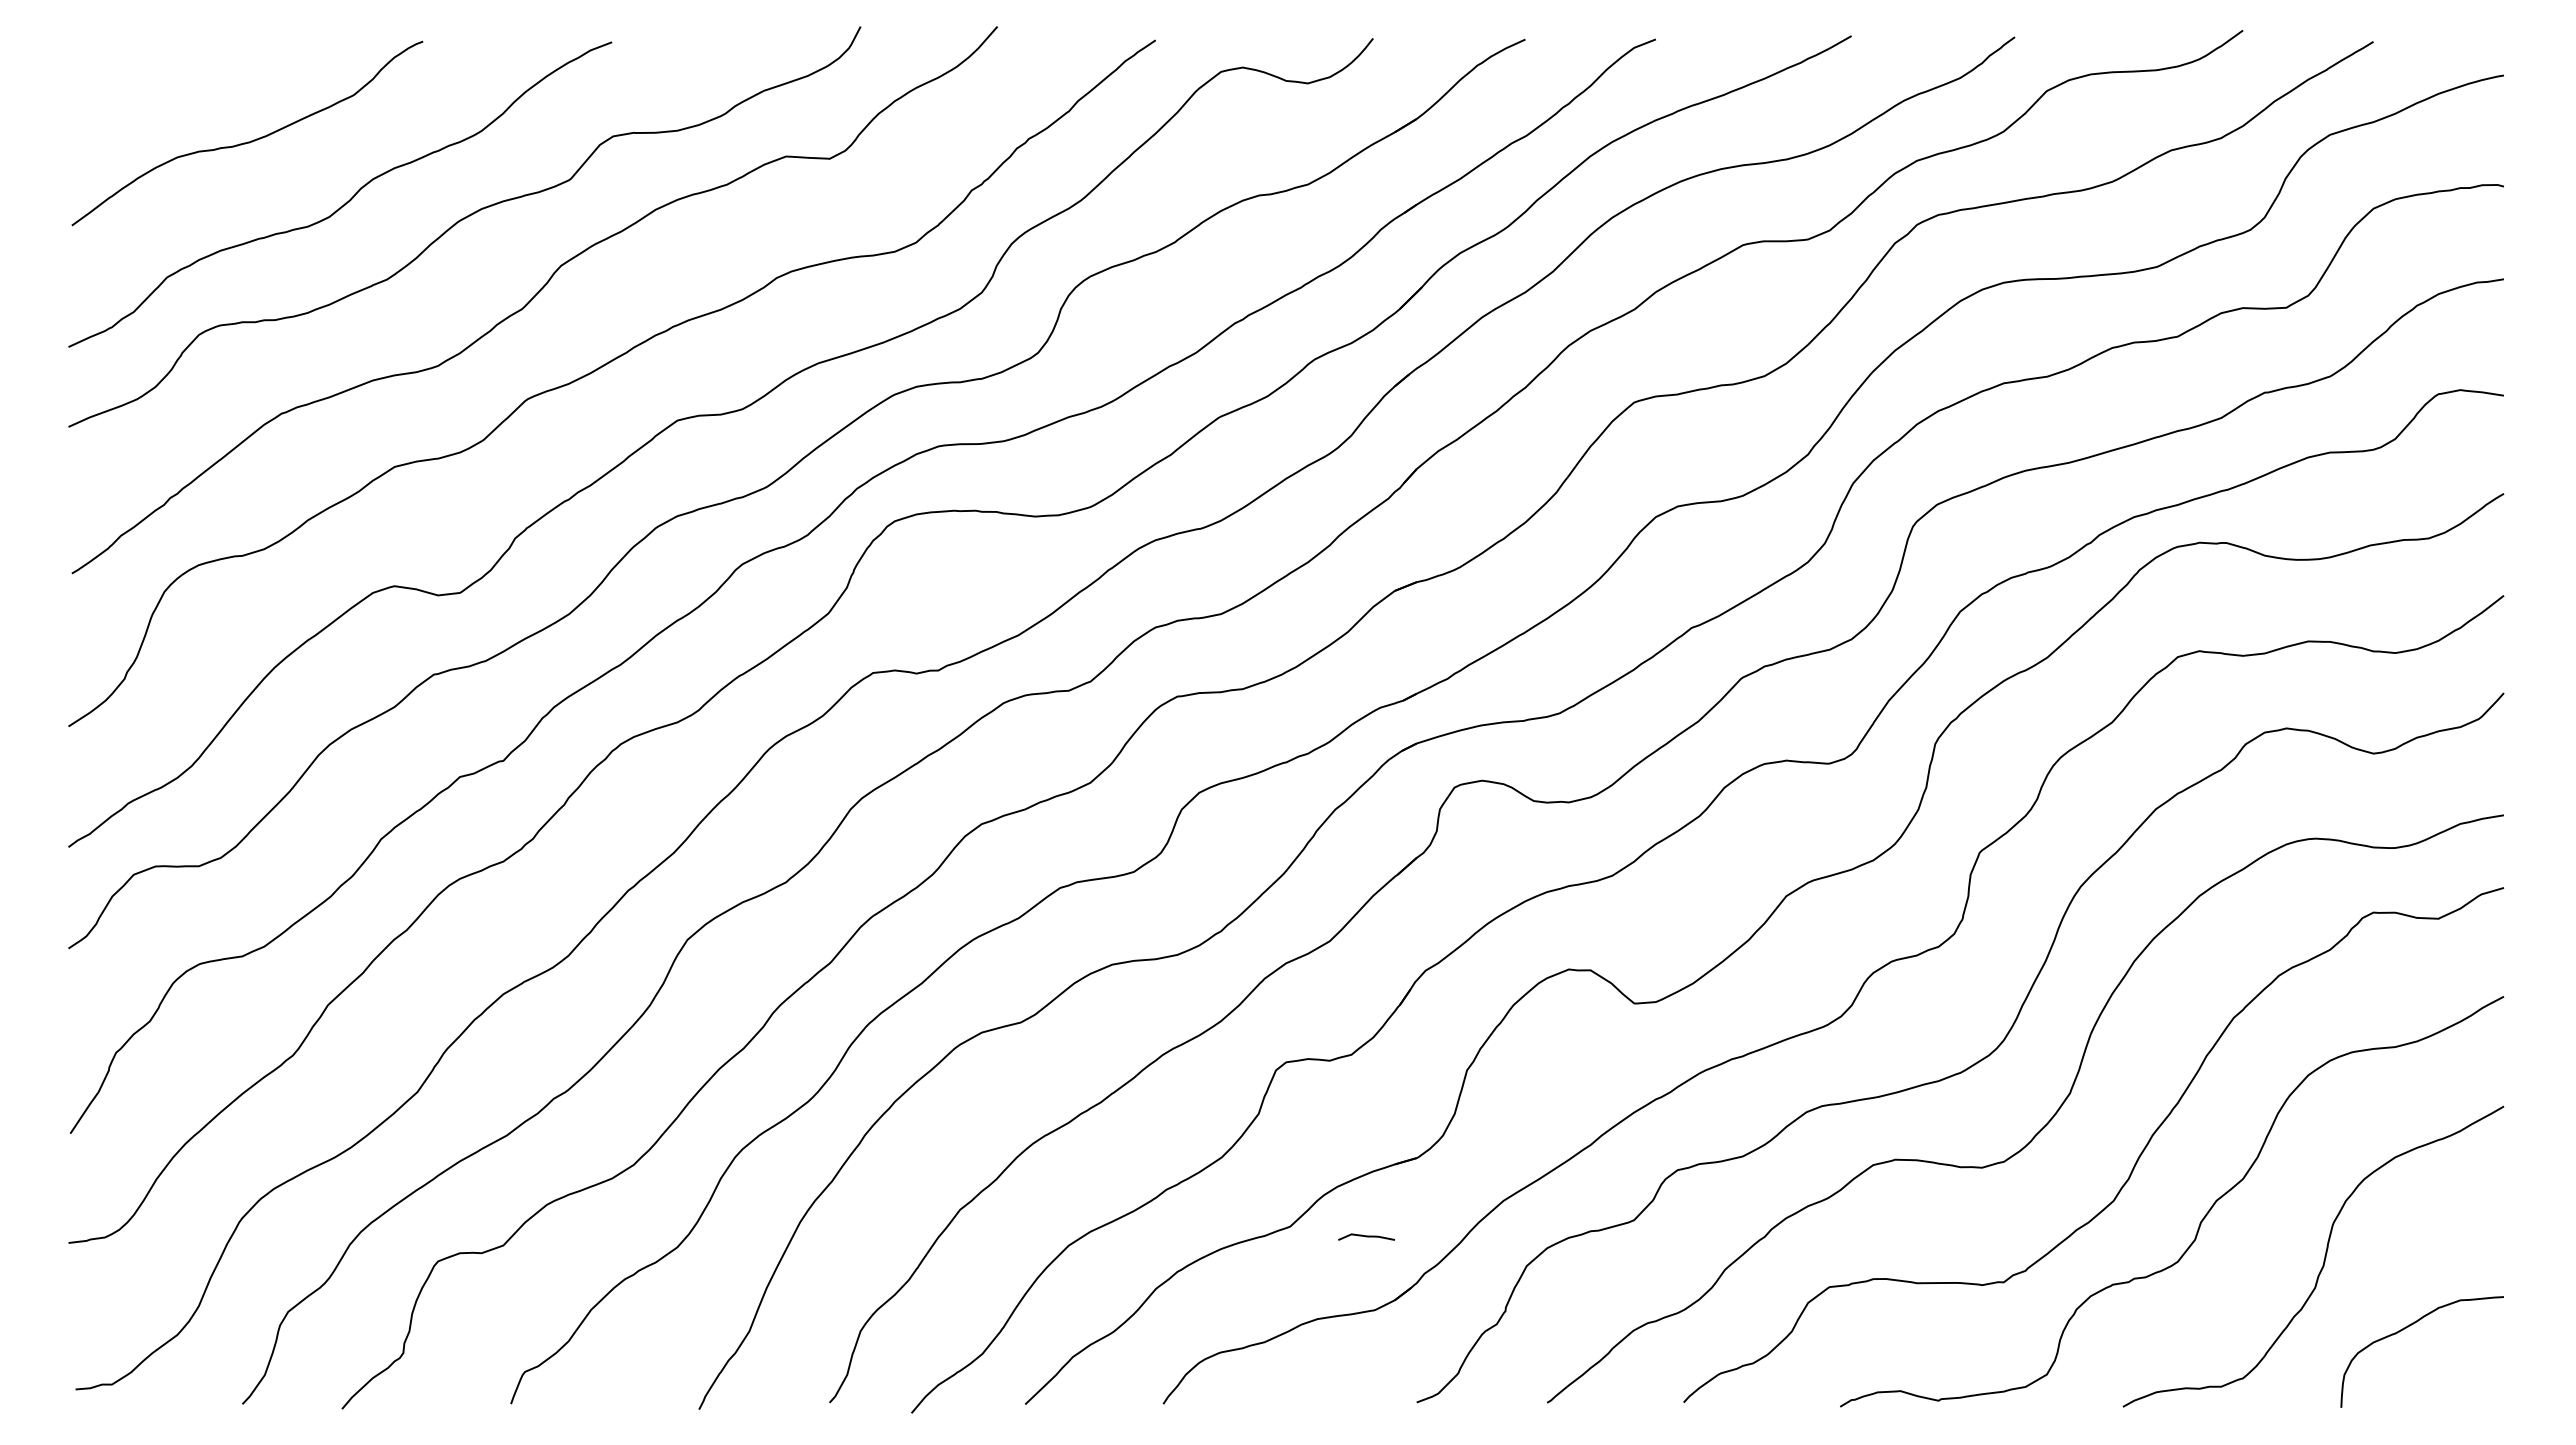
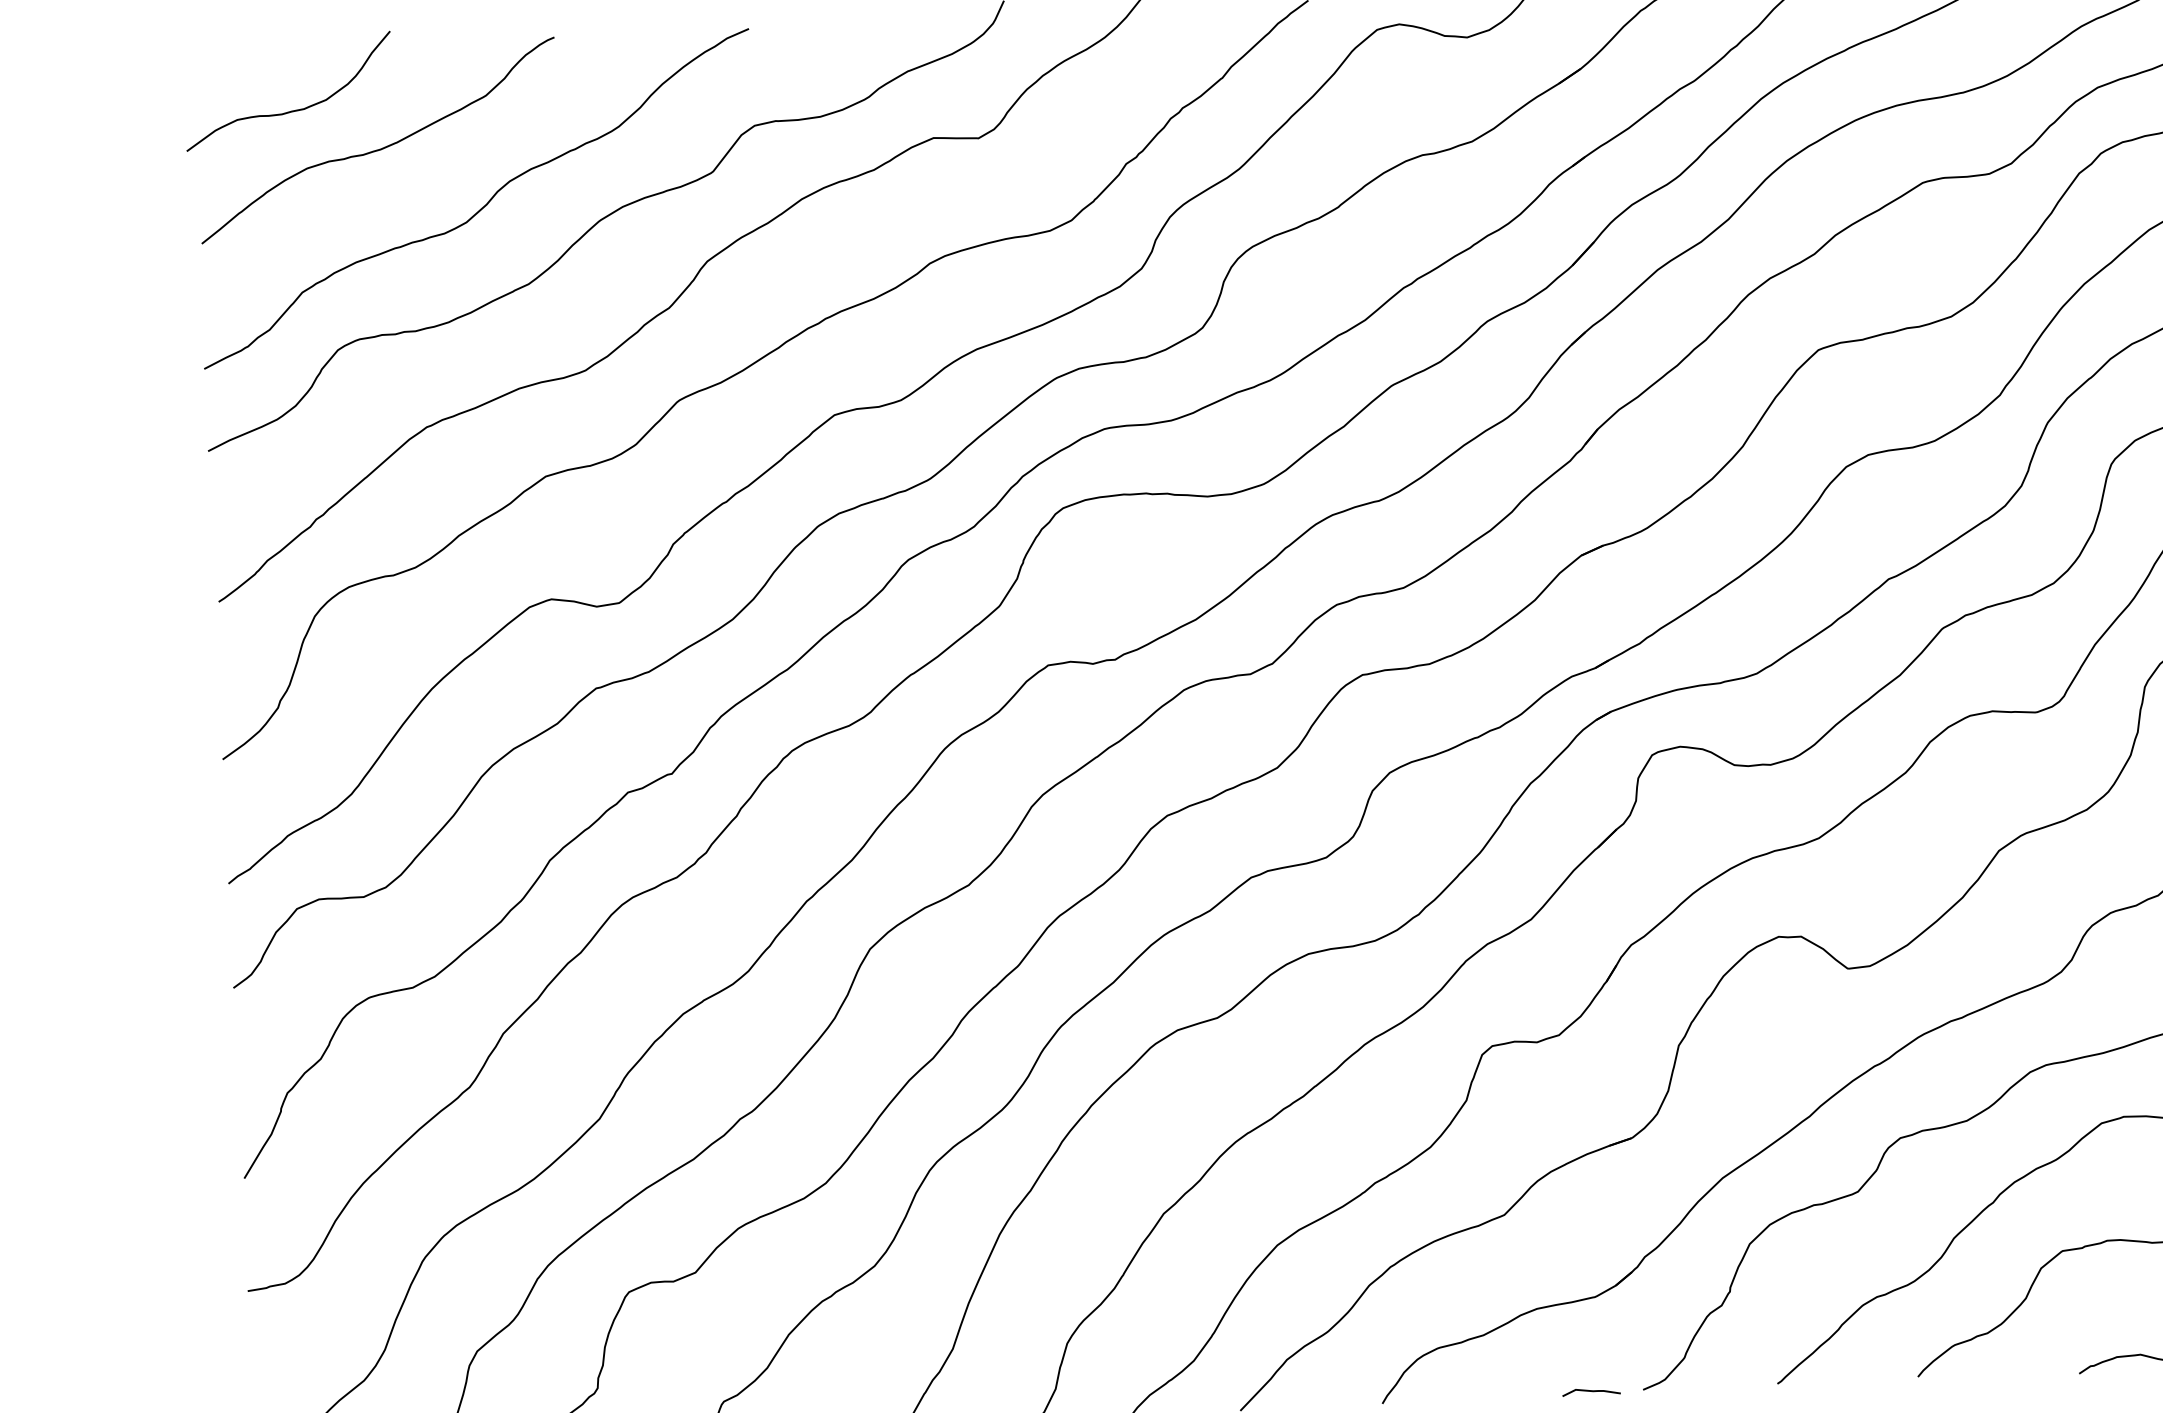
curve: (164, 100) -> (291, 110), added
curve: (1366, 1236) -> (1591, 1391), moved

